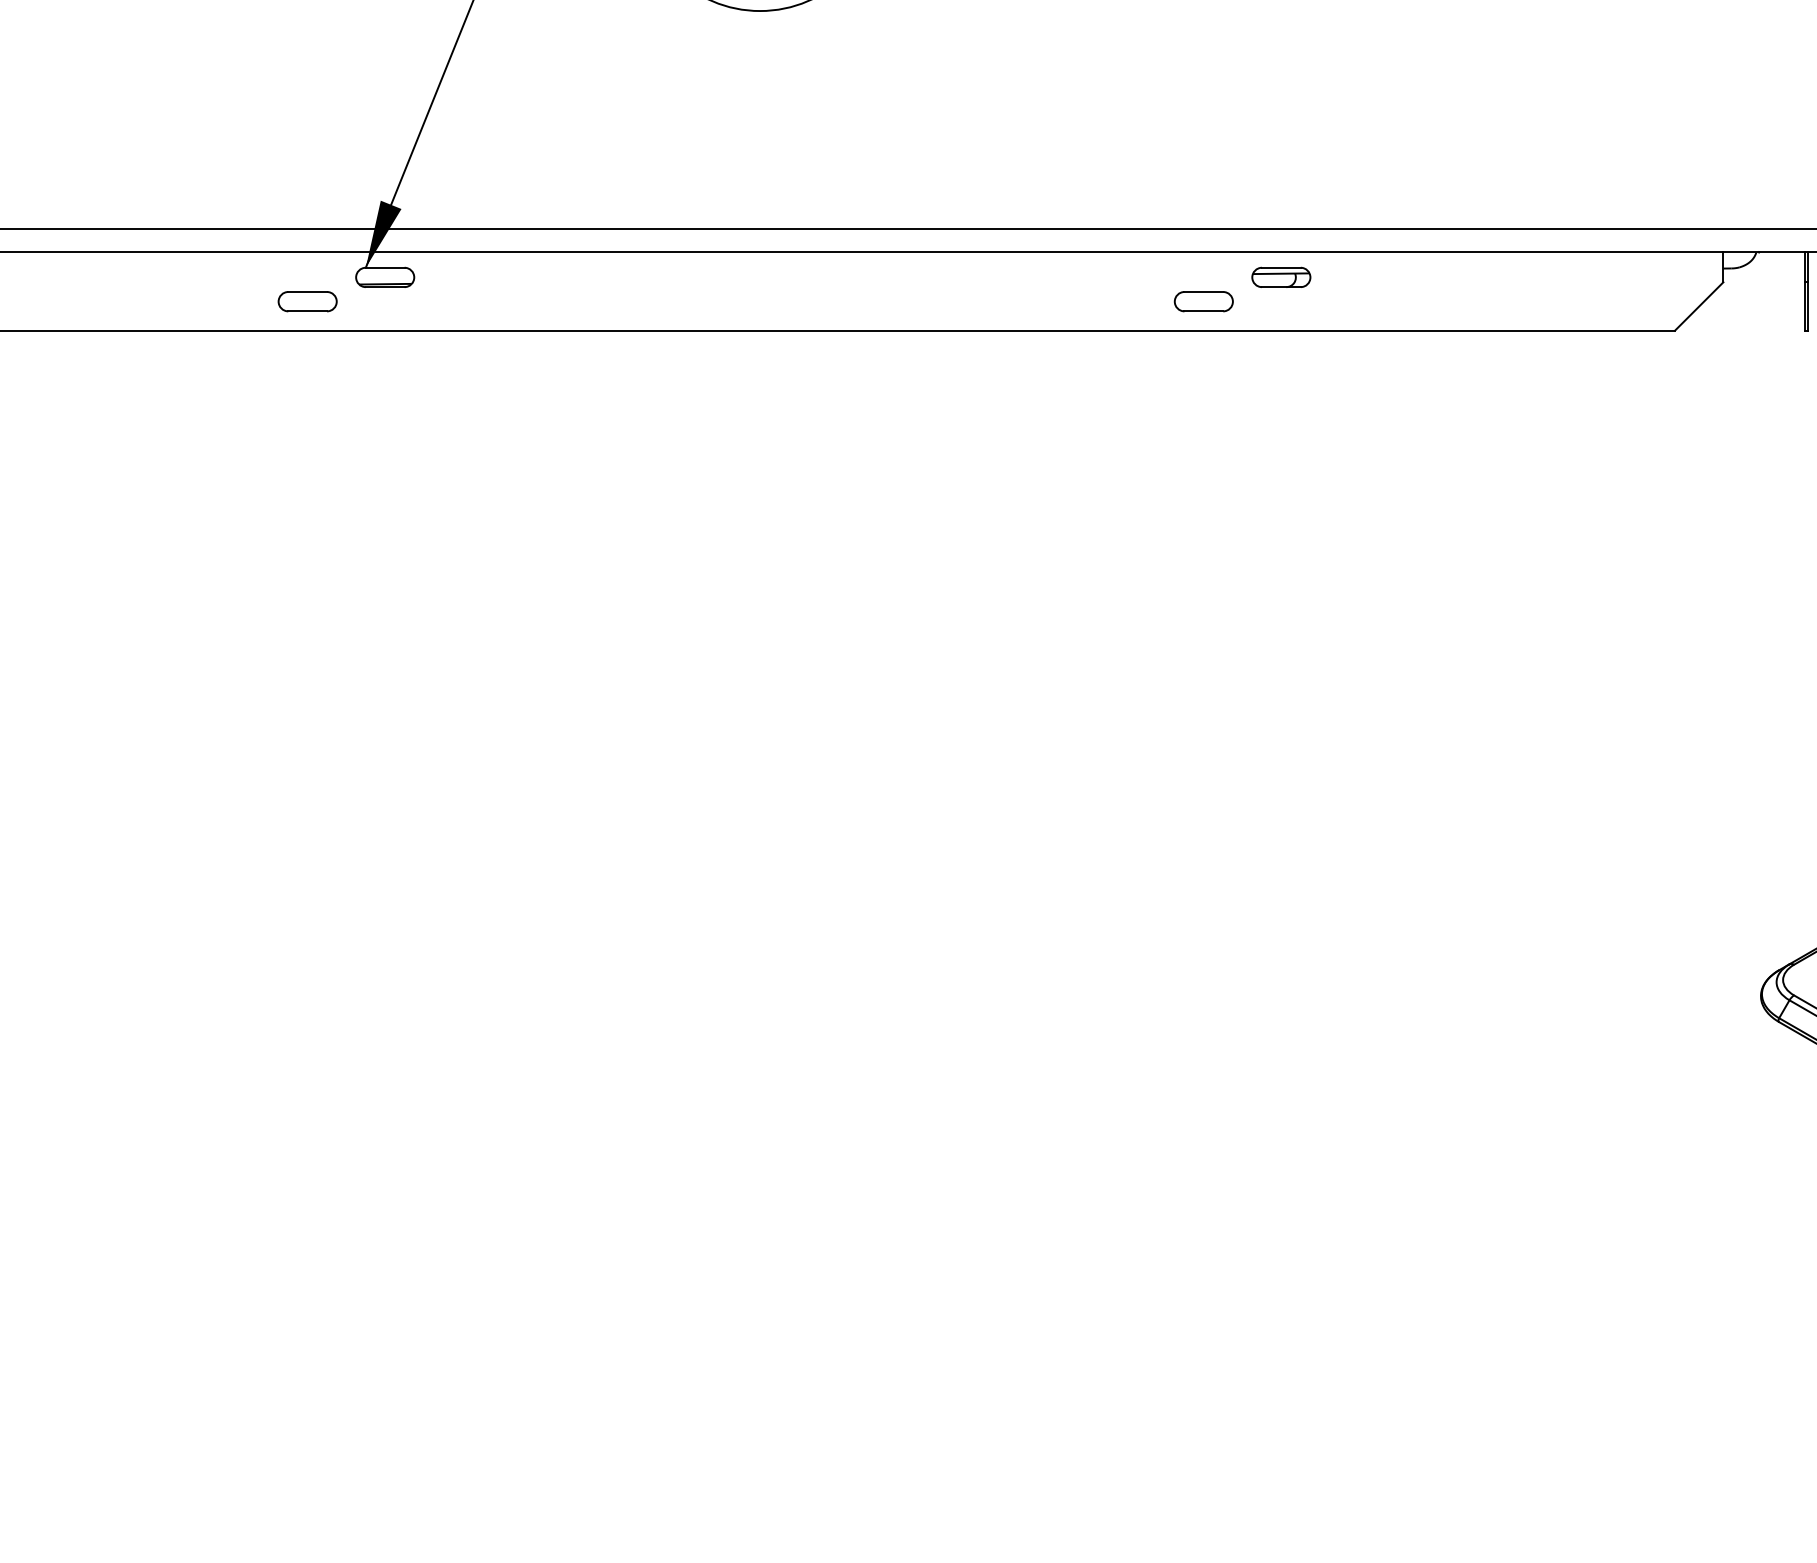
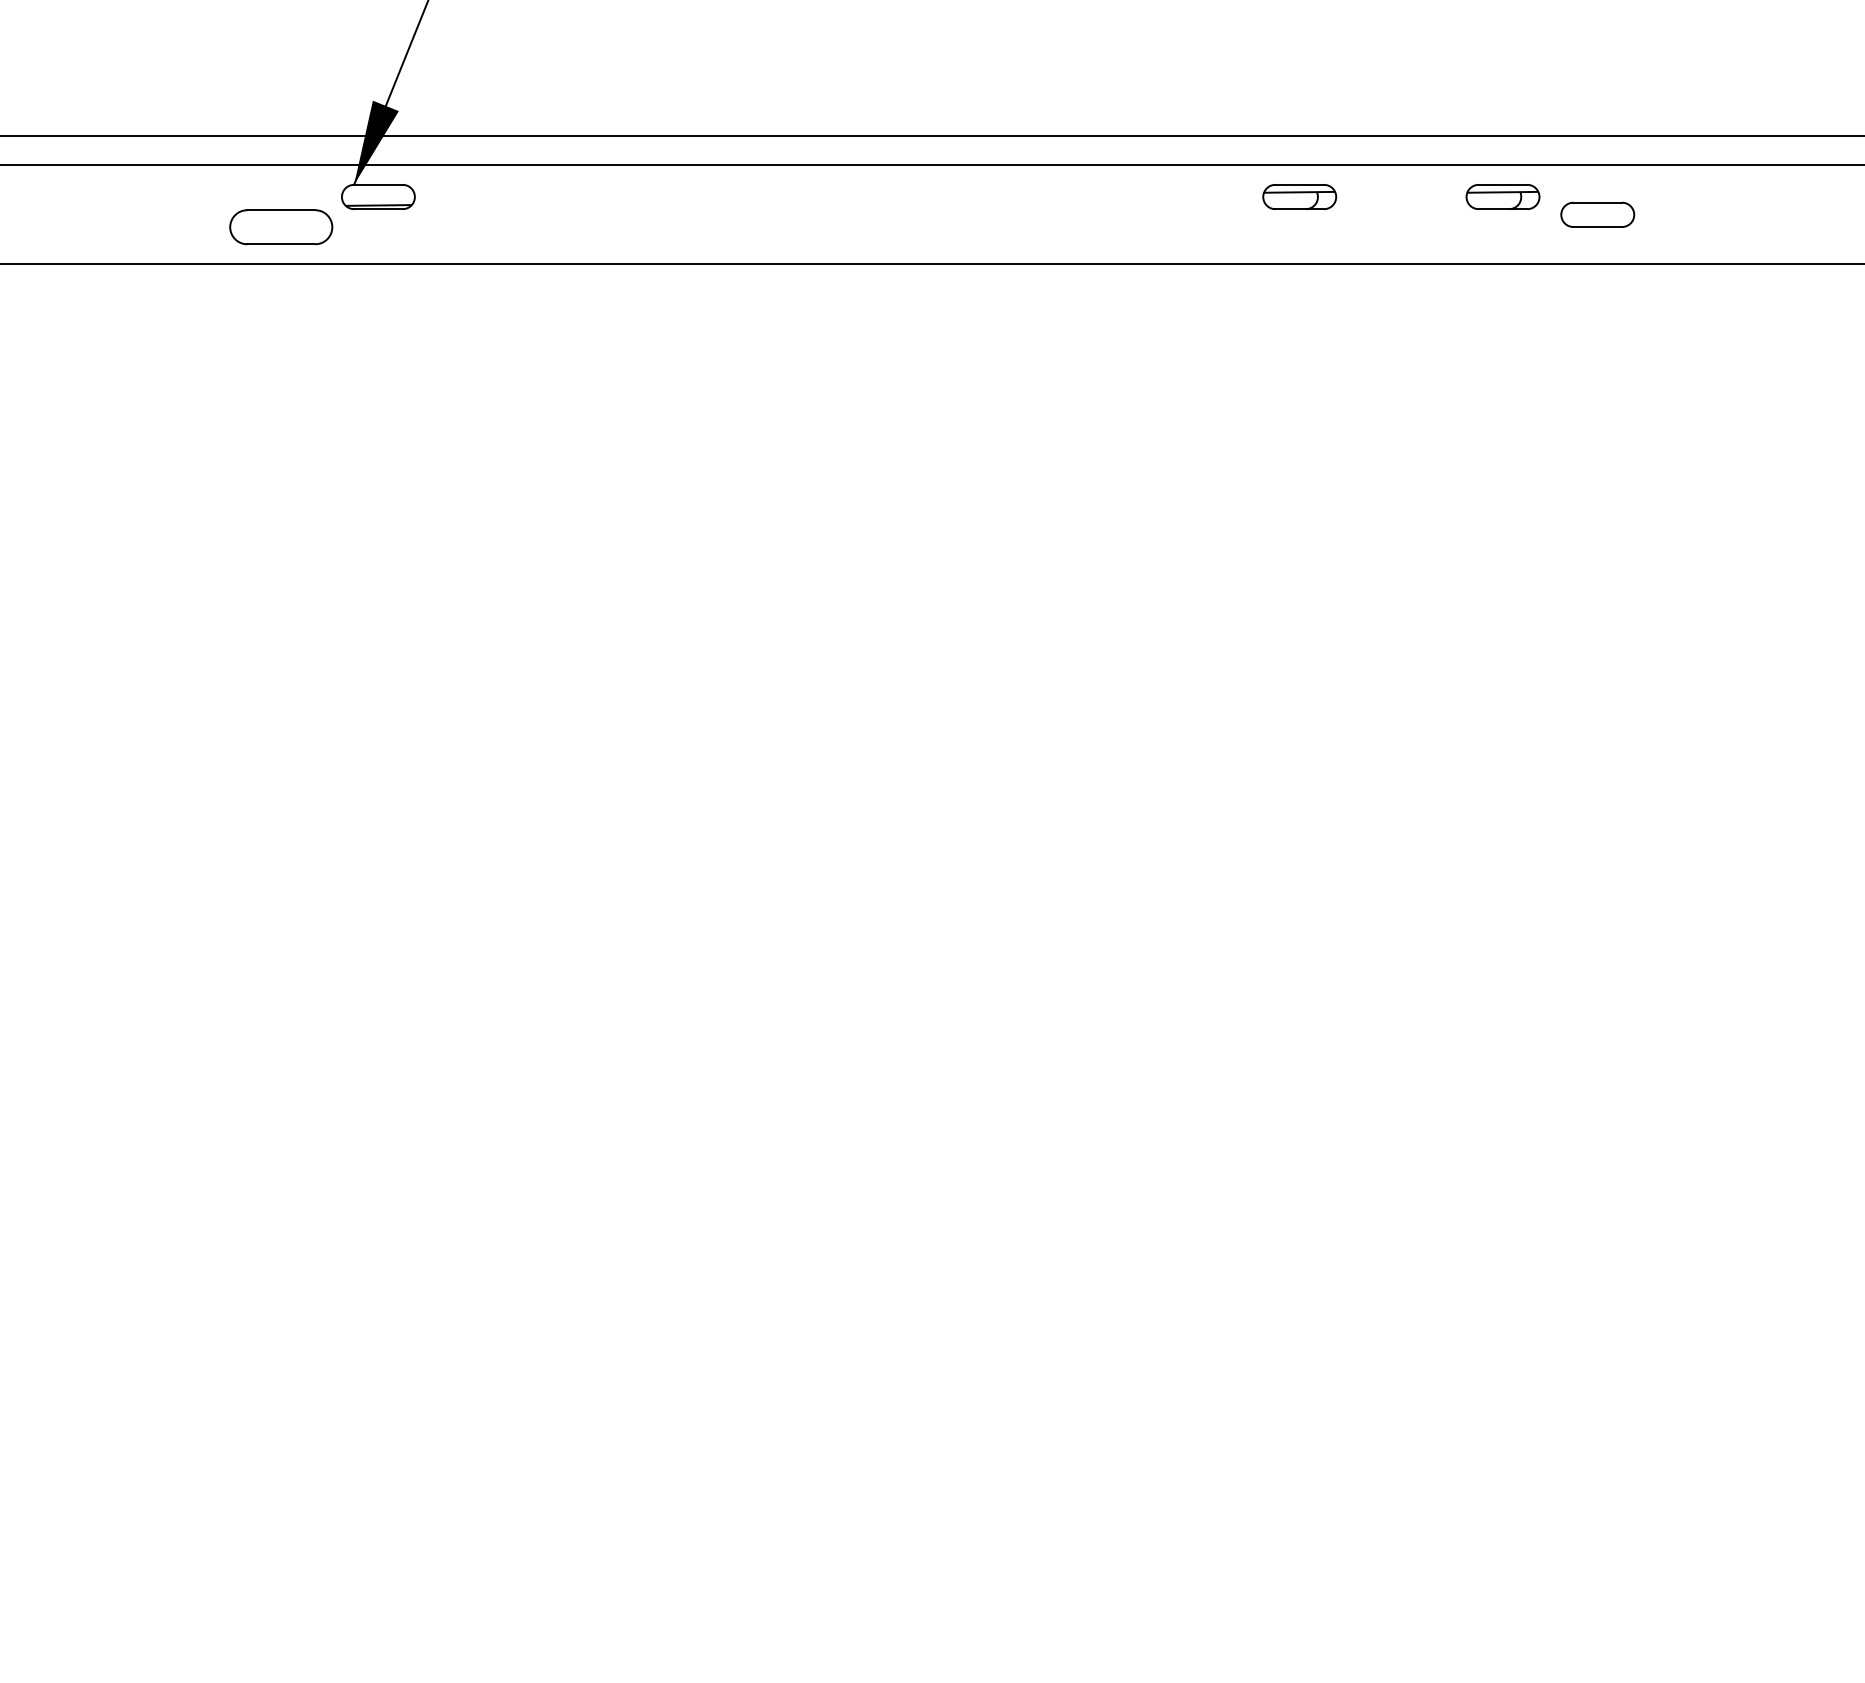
part: (1119, 276) -> (1299, 195), added
part: (307, 301) -> (280, 227), size x1.4
part: (1203, 301) -> (1597, 214), moved

